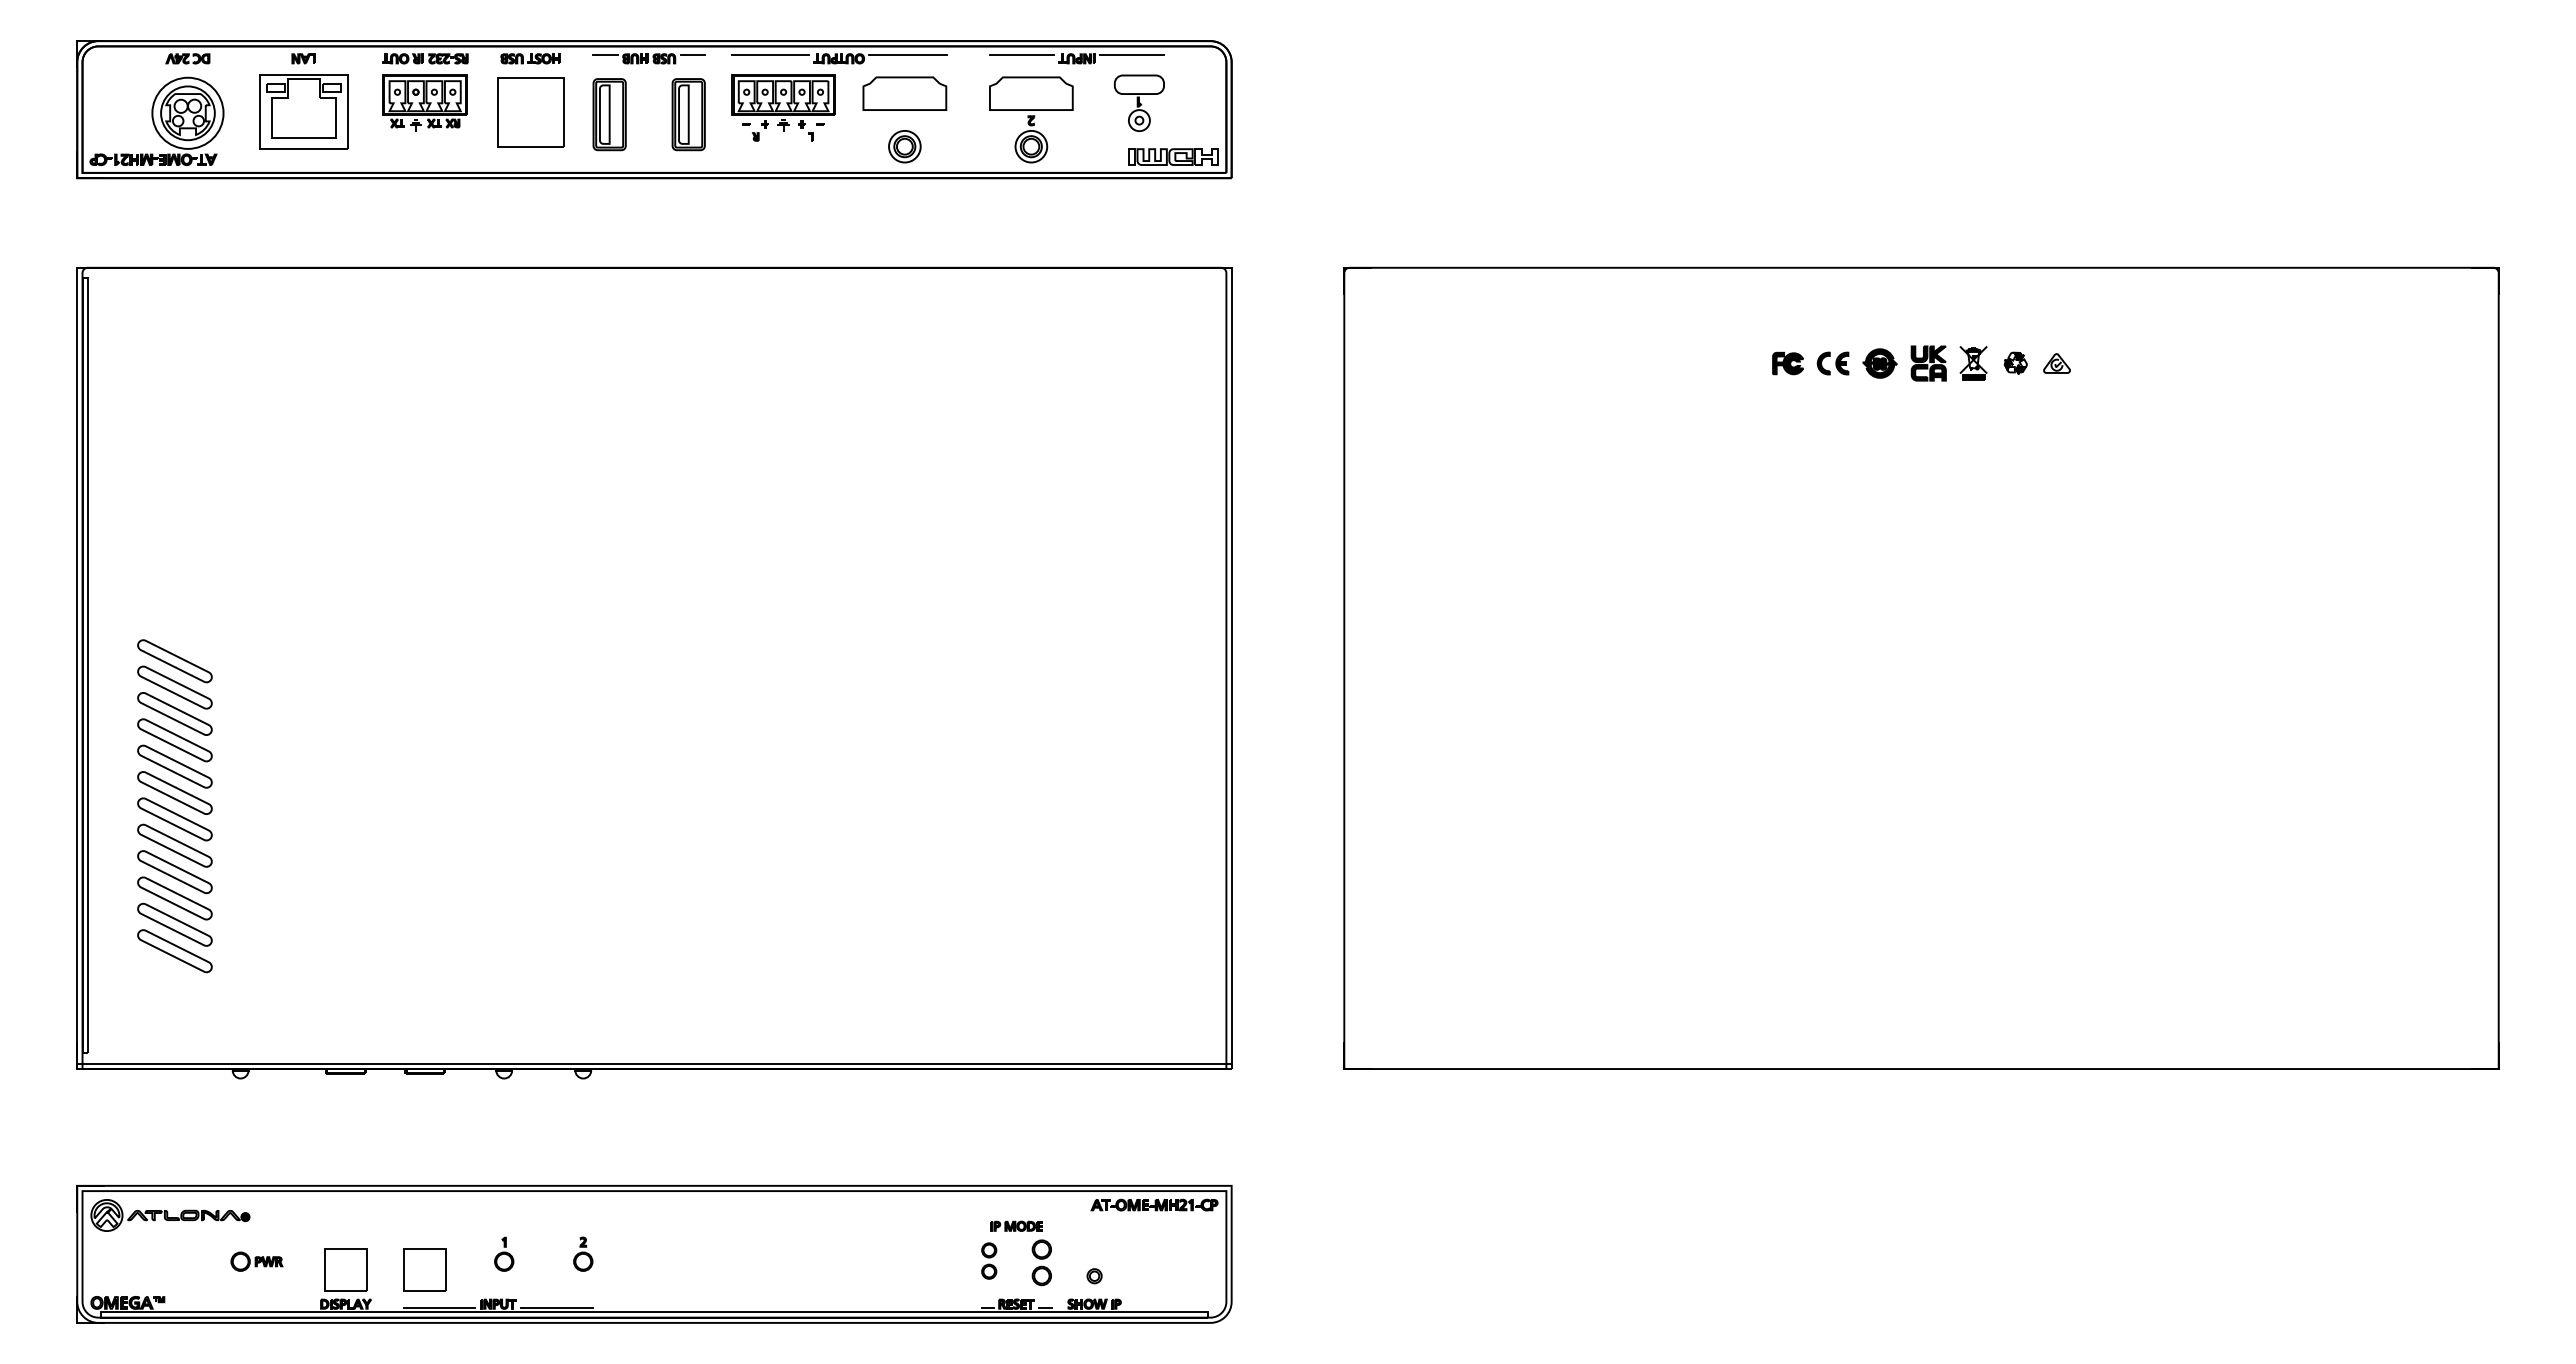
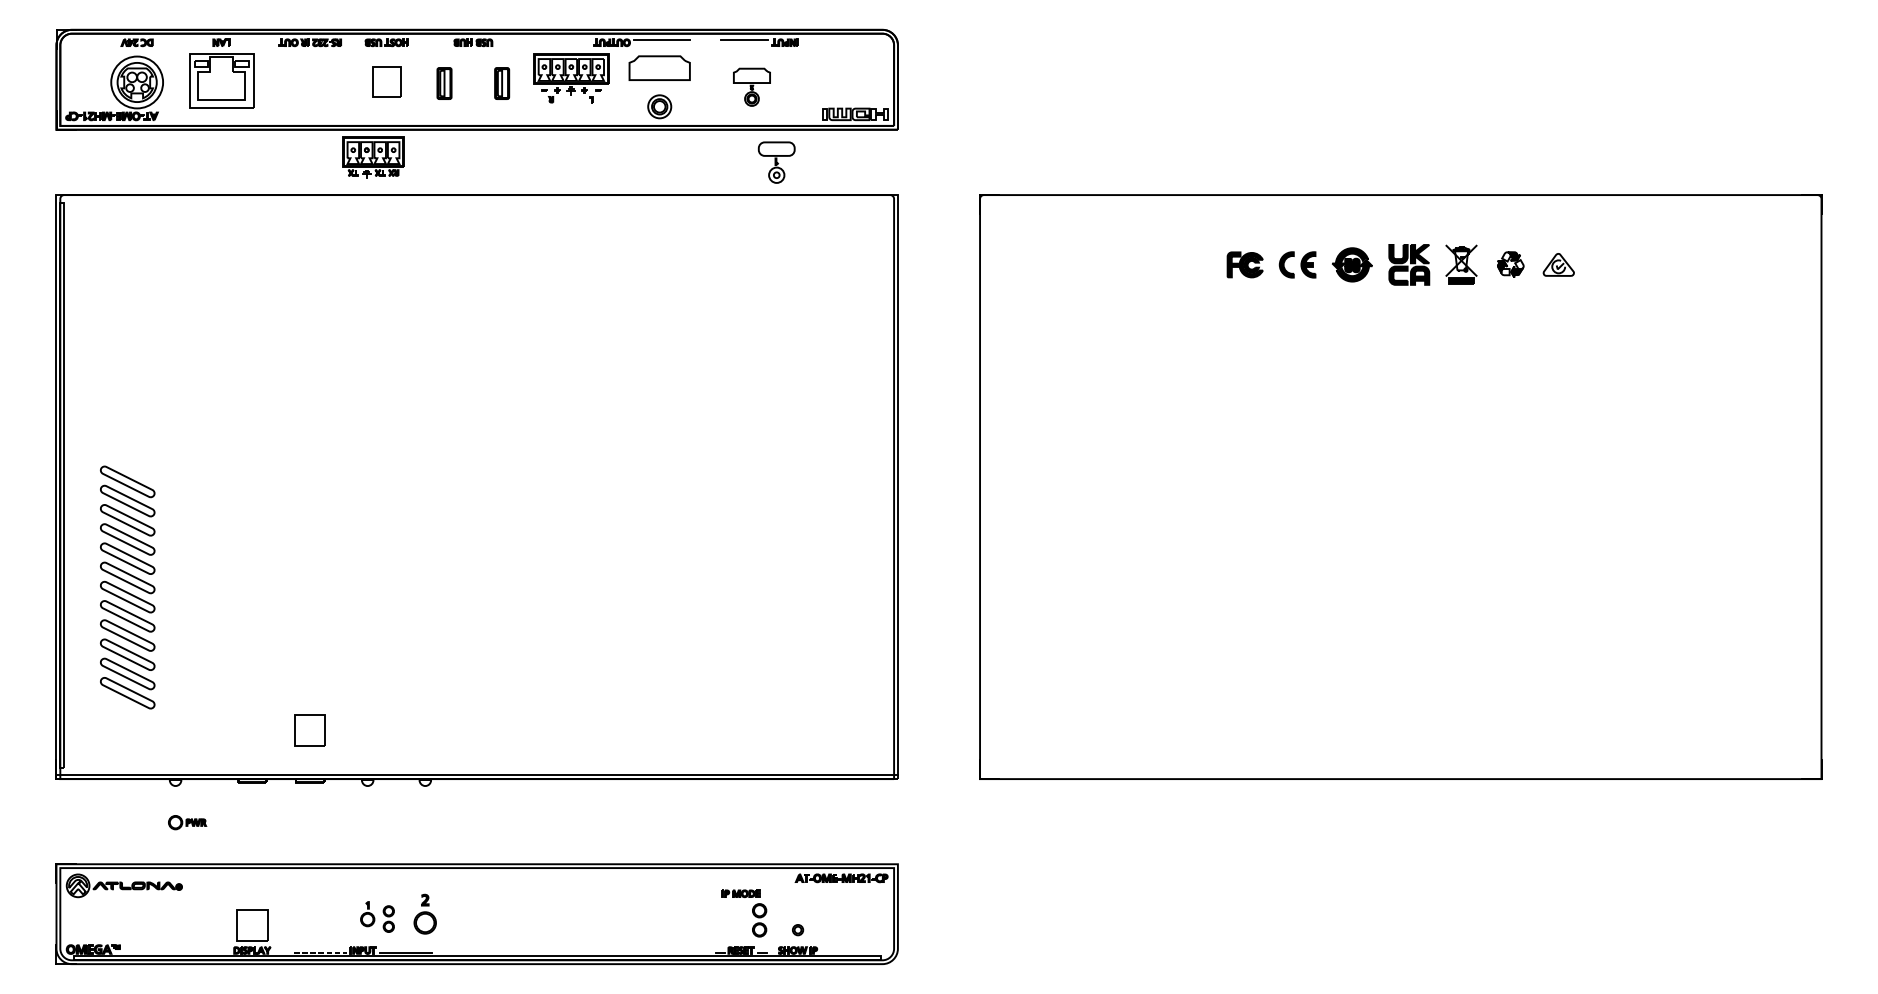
line: (605, 55) -> (441, 40), removed
line: (692, 55) -> (504, 40), removed
line: (770, 55) -> (561, 40), removed
line: (1132, 55) -> (825, 40), removed
part: (424, 102) -> (373, 157), moved
part: (1138, 102) -> (776, 162), moved
part: (530, 112) -> (386, 81), size x0.6
part: (609, 114) -> (444, 83), size x0.6
part: (688, 114) -> (502, 83), size x0.6
part: (1031, 119) -> (752, 86), size x0.6
part: (1921, 363) -> (1400, 264), size x1.6
part: (583, 1253) -> (425, 913), size x1.6
part: (989, 1260) -> (389, 918), moved
part: (256, 1261) -> (187, 822), moved
part: (424, 1269) -> (309, 730), moved
line: (439, 1307) -> (320, 952), solid -> dashed

